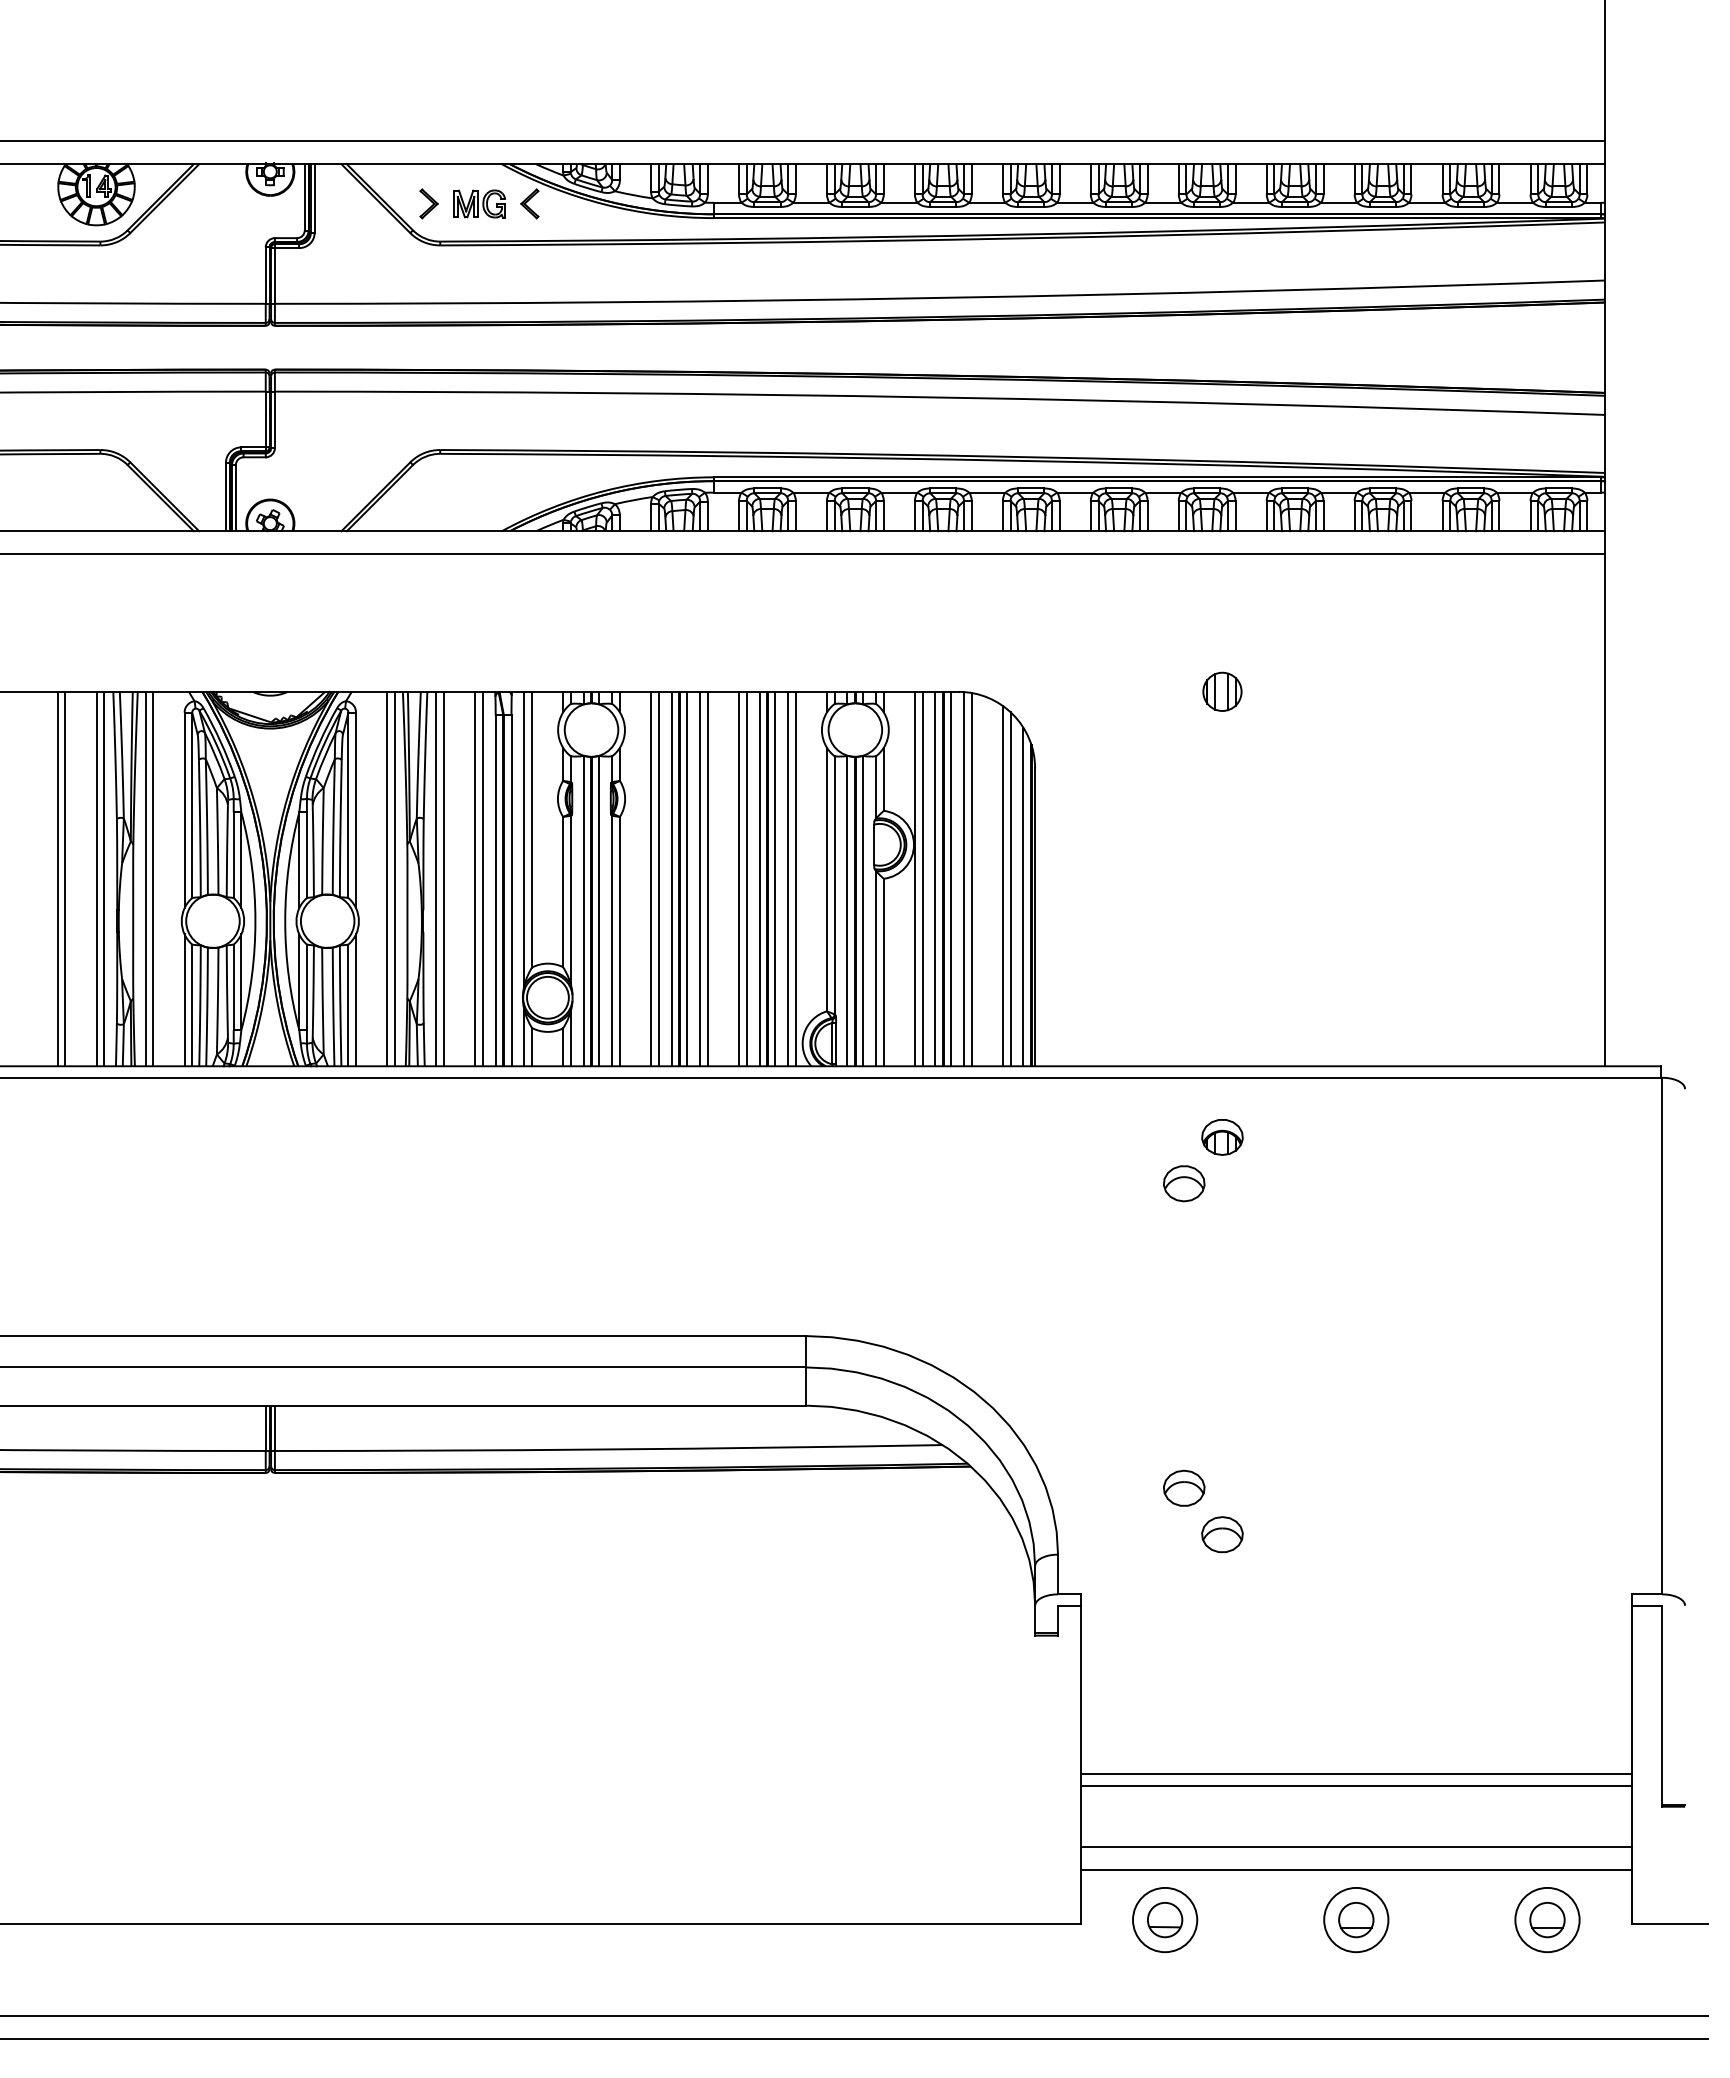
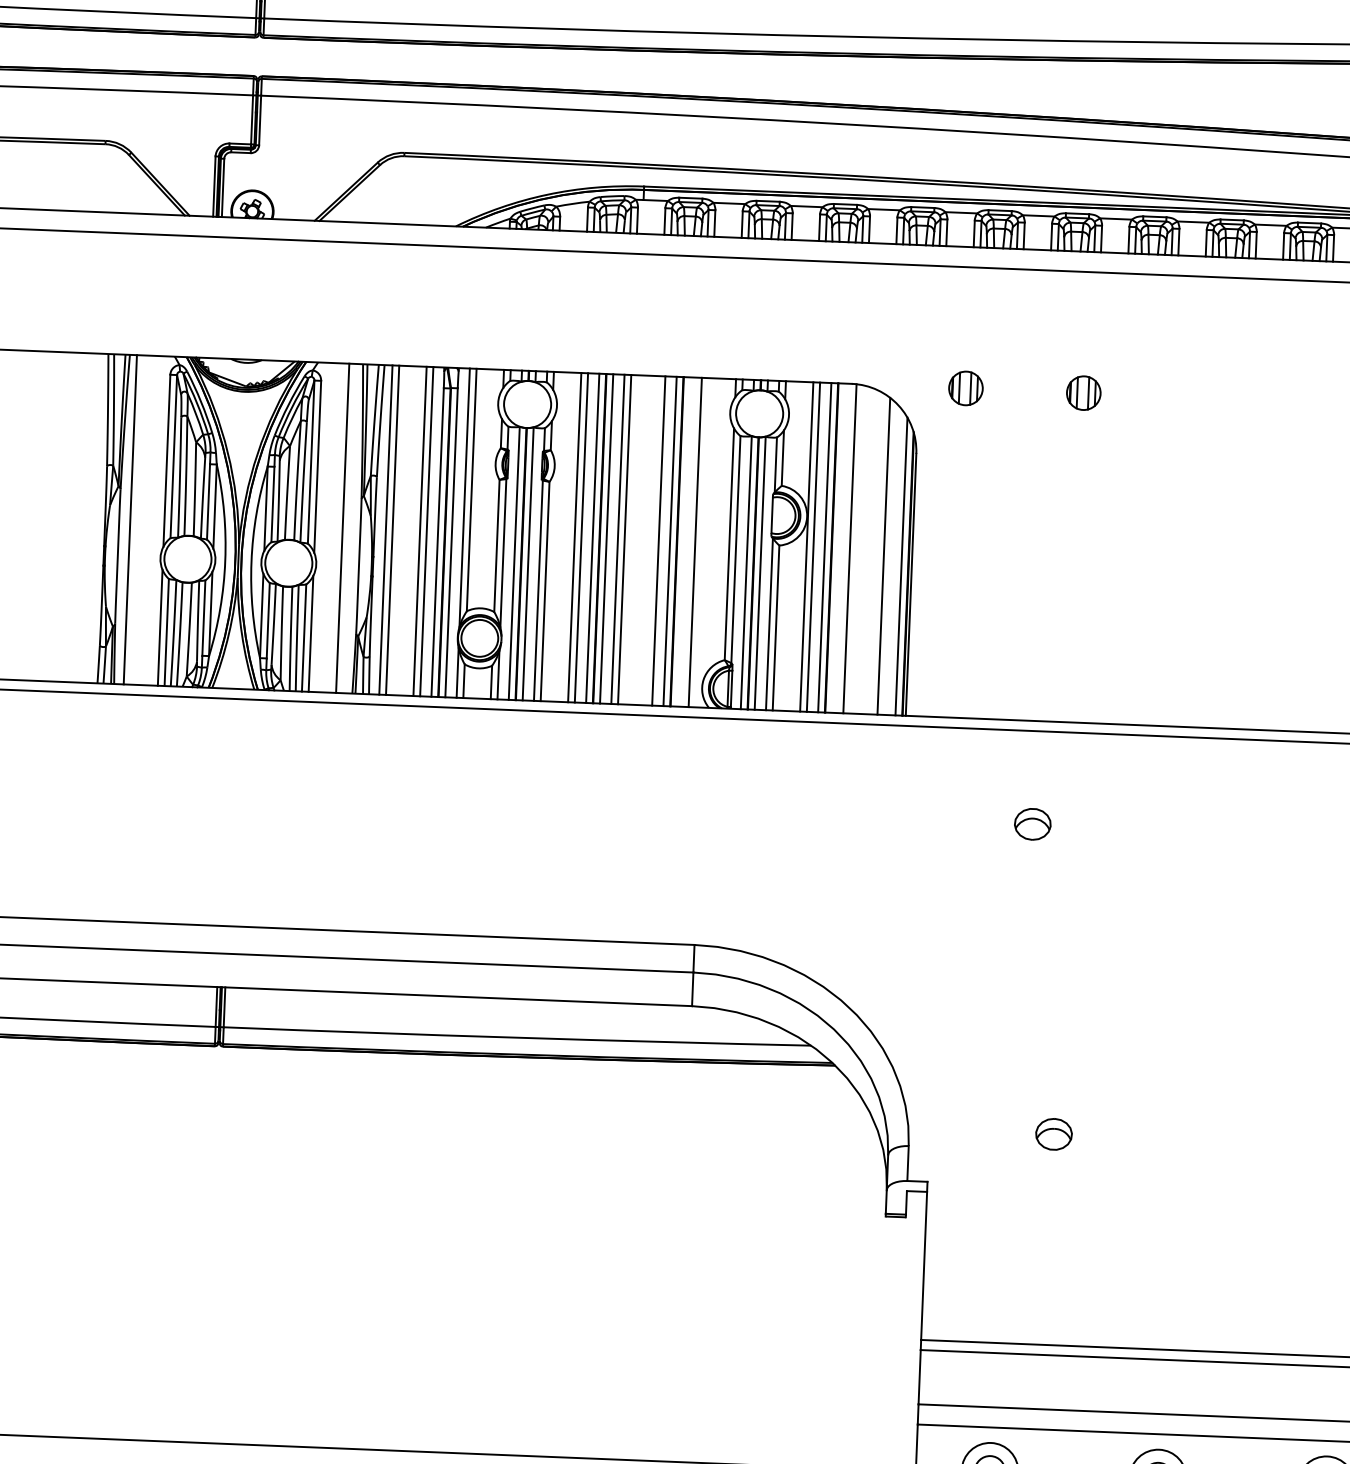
part: (1088, 691) -> (966, 388), added
line: (57, 878) -> (52, 516), removed
line: (65, 878) -> (59, 516), removed
line: (96, 878) -> (87, 517), removed
line: (104, 878) -> (94, 517), removed
line: (153, 878) -> (137, 519), removed
line: (394, 878) -> (349, 528), removed
line: (739, 878) -> (652, 540), removed
line: (775, 878) -> (684, 541), removed
line: (795, 878) -> (701, 542), removed
line: (951, 878) -> (838, 547), removed
line: (971, 879) -> (856, 549), removed
line: (1010, 889) -> (890, 559), removed
part: (1222, 1137) -> (1068, 785), removed
part: (1184, 1487) -> (1022, 1091), removed

